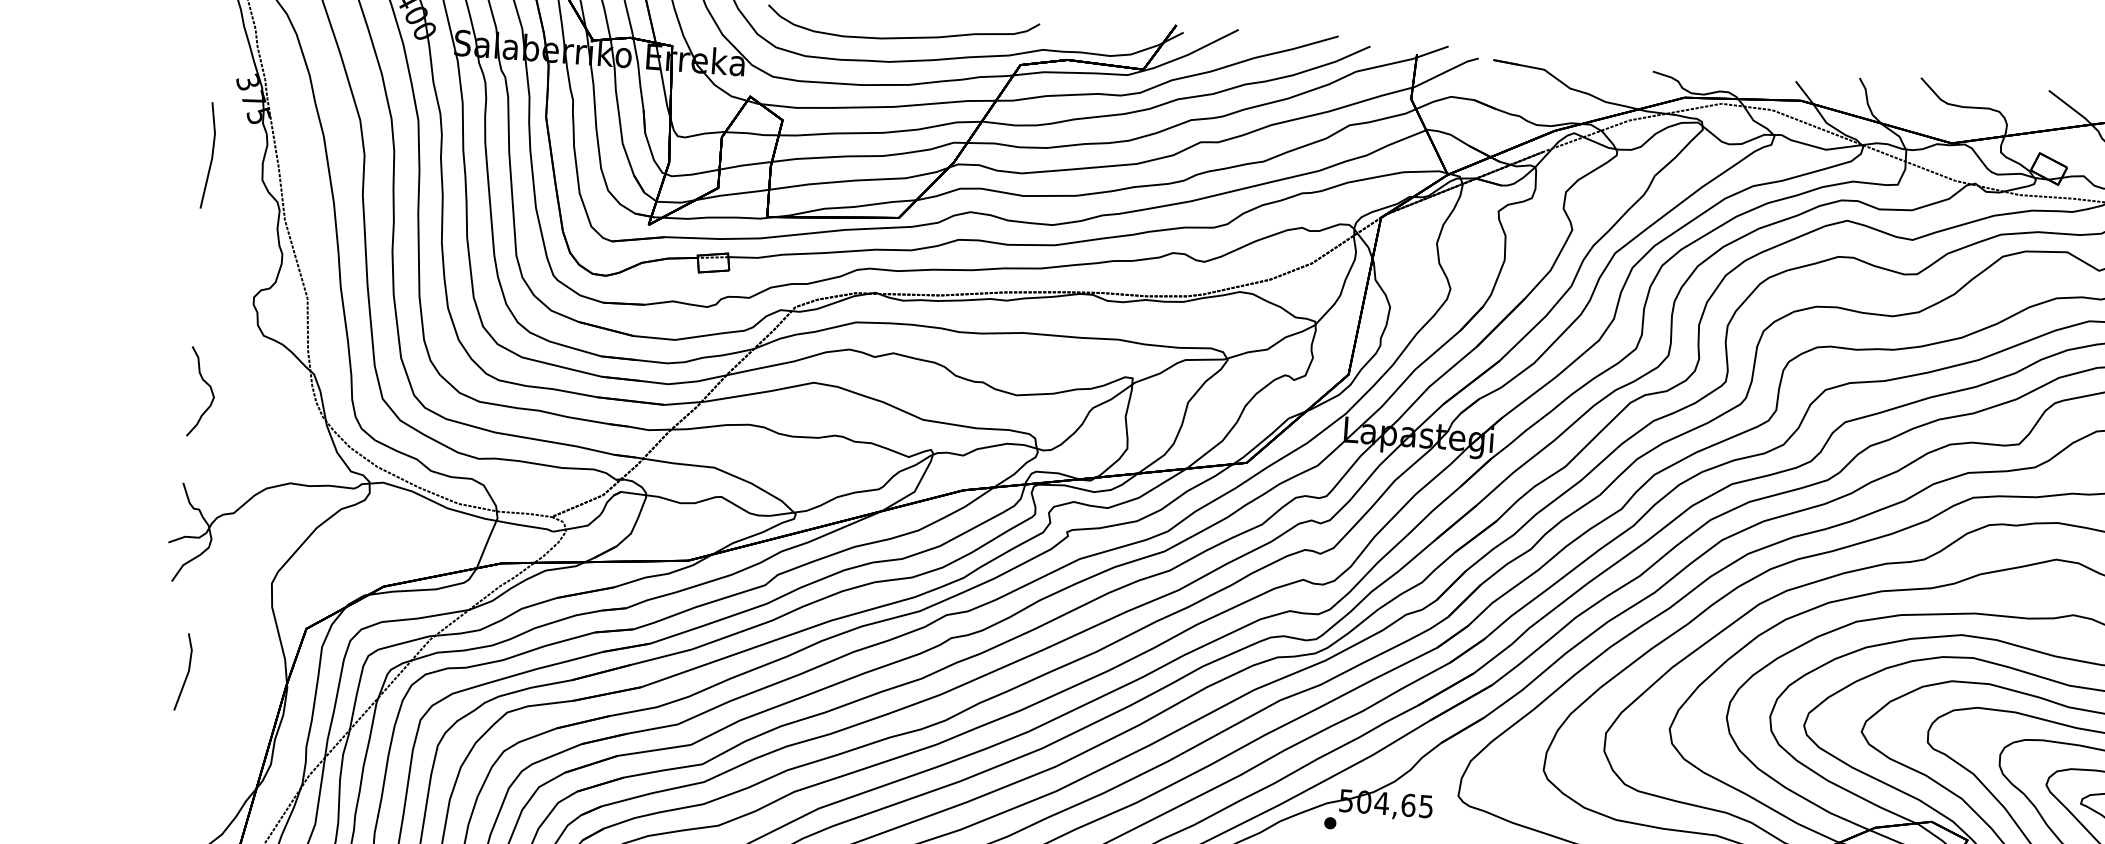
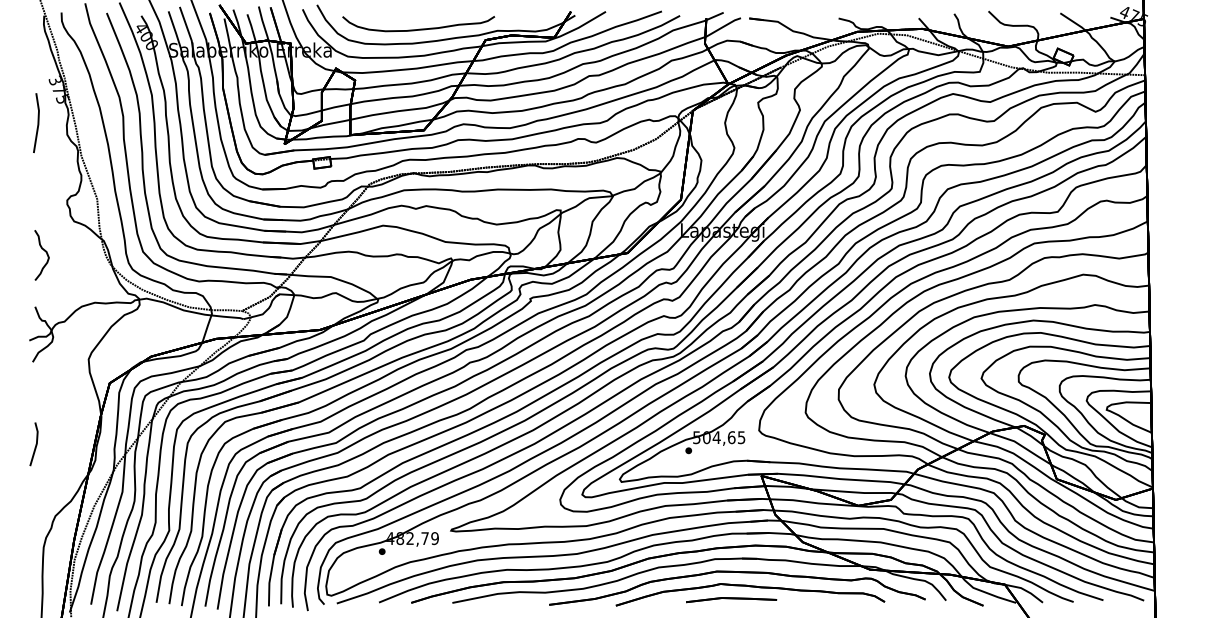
line: (186, 672) -> (35, 444), moved

